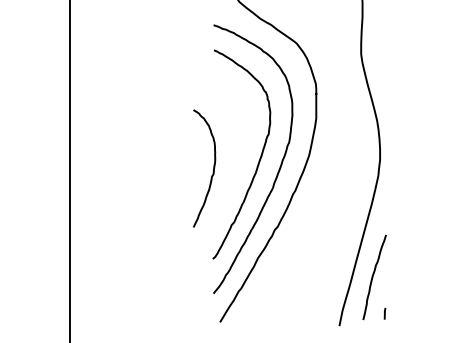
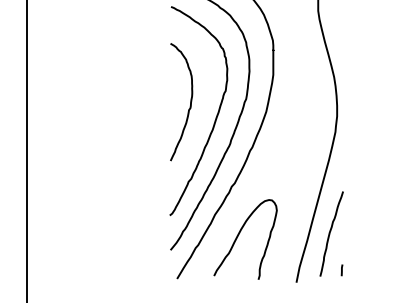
curve: (212, 172) -> (189, 106), moved
curve: (282, 278) -> (239, 235), added

